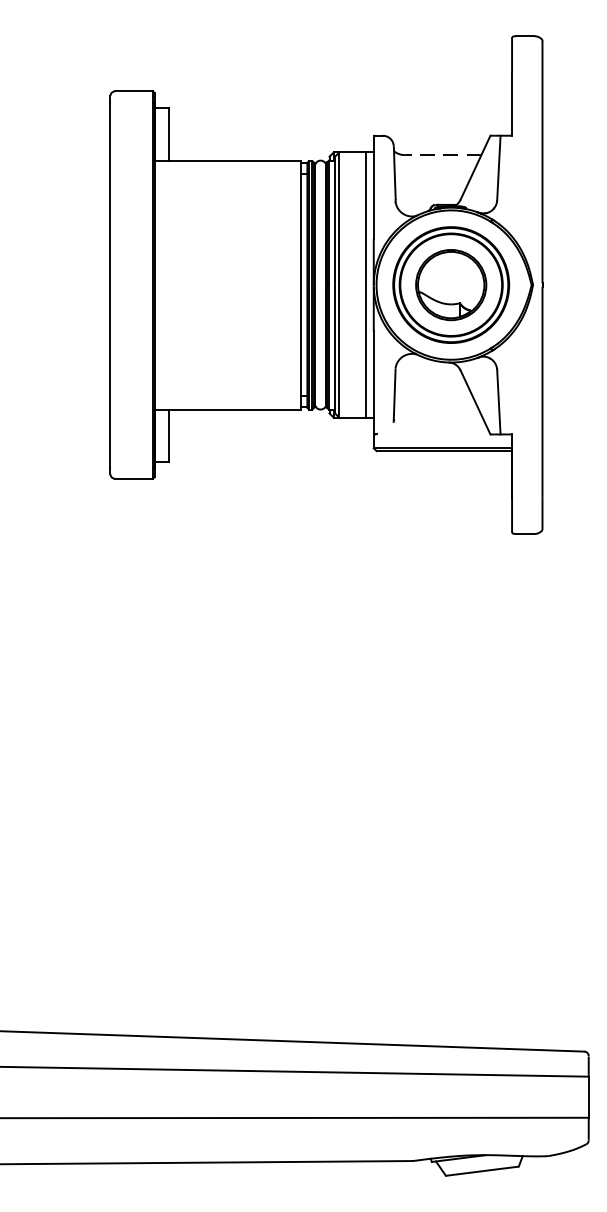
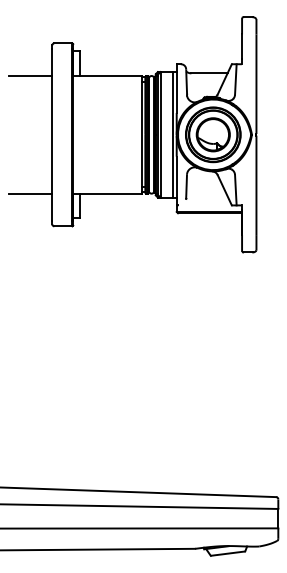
line: (441, 155) -> (208, 73), dashed -> solid
line: (64, 161) -> (30, 76), added
line: (64, 409) -> (30, 193), added

